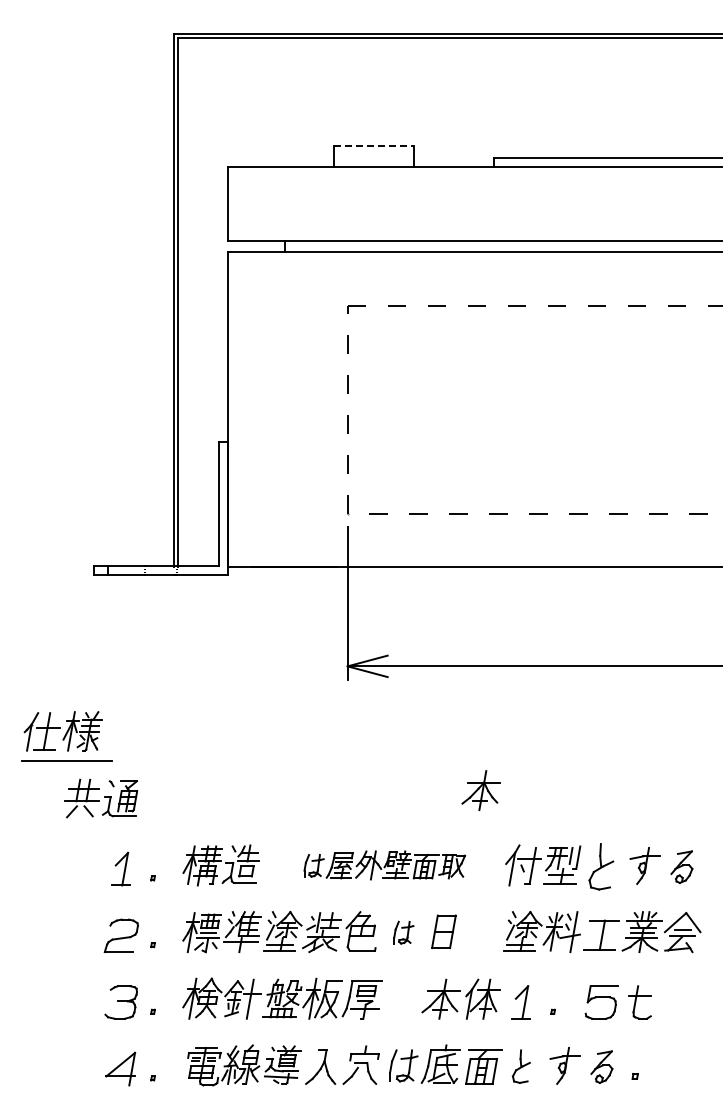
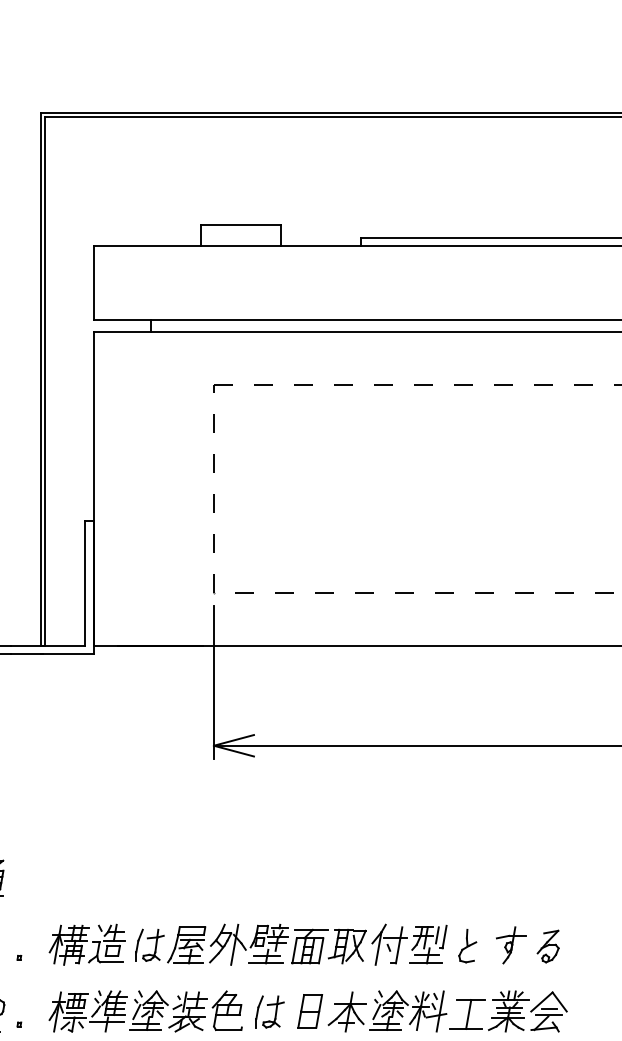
line: (374, 145) -> (240, 224), dashed -> solid
part: (480, 790) -> (346, 1011), moved
part: (384, 865) -> (250, 944), size x1.43
part: (601, 866) -> (467, 945), size x0.71
part: (403, 932) -> (269, 1011), size x1.43

